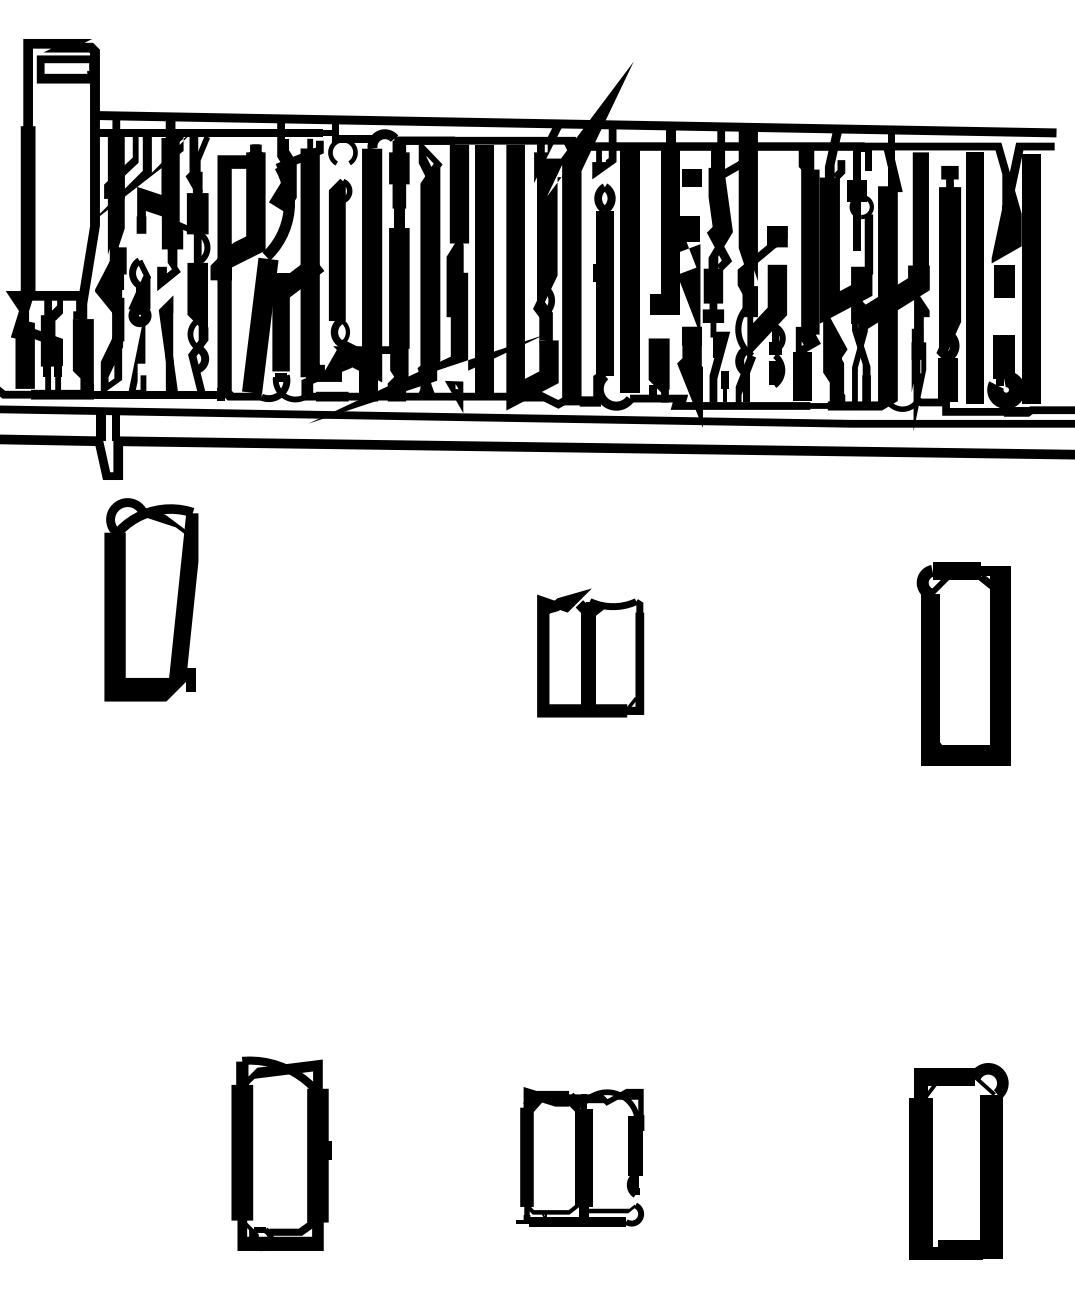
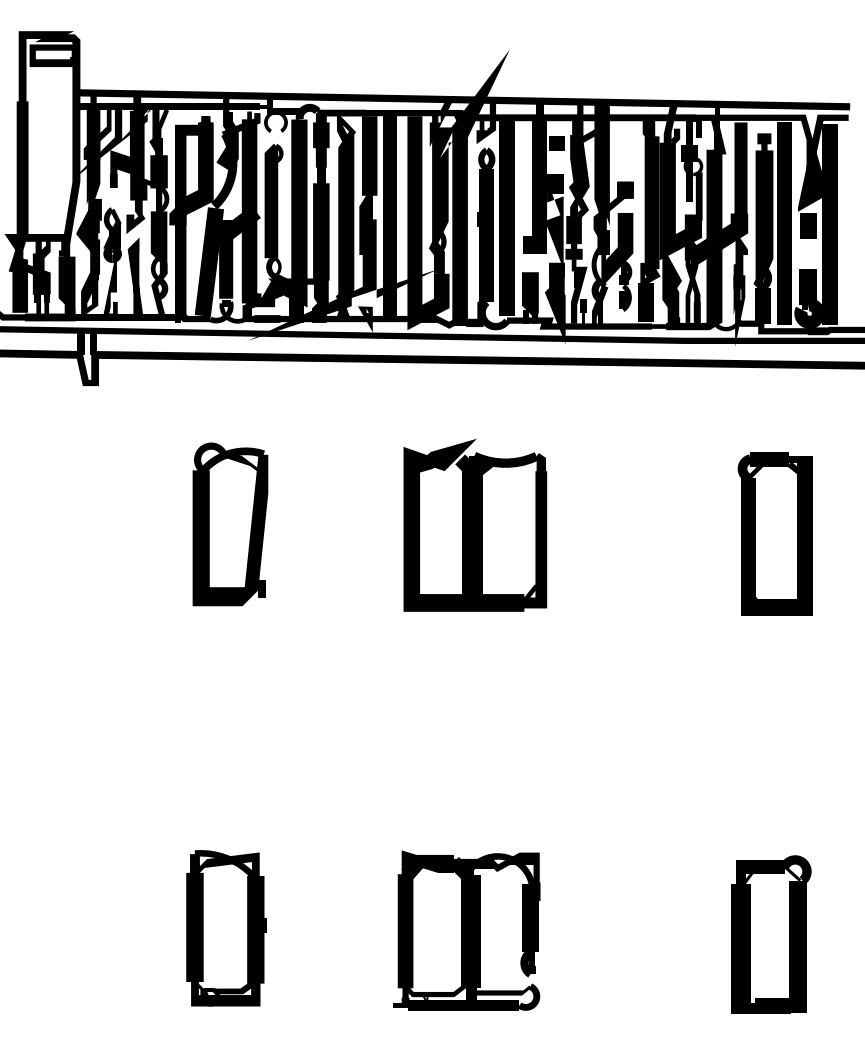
part: (151, 599) -> (230, 524), moved
part: (590, 652) -> (475, 524), size x1.67
part: (580, 1156) -> (467, 930), size x1.43

